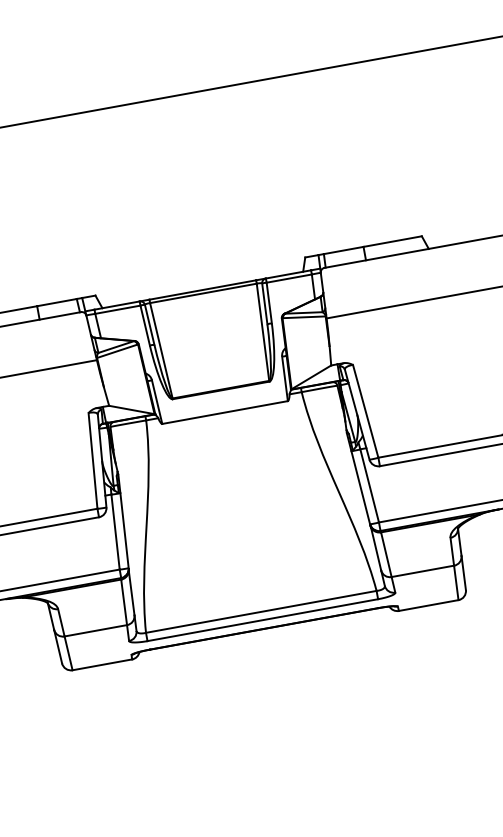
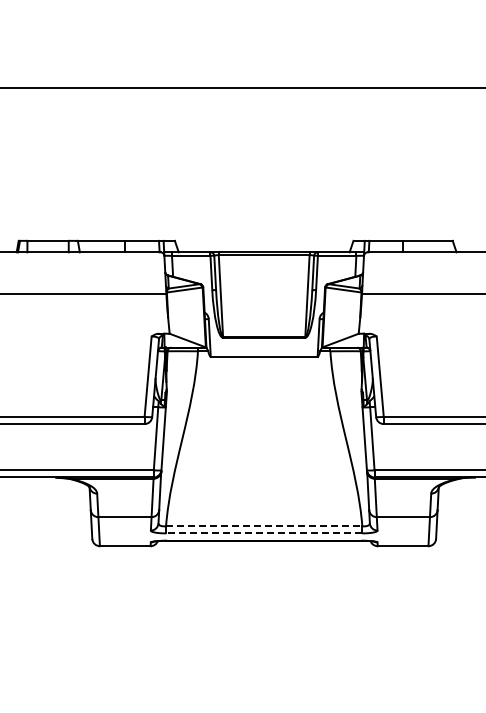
line: (261, 612) -> (264, 526), solid -> dashed
line: (262, 620) -> (263, 533), solid -> dashed

